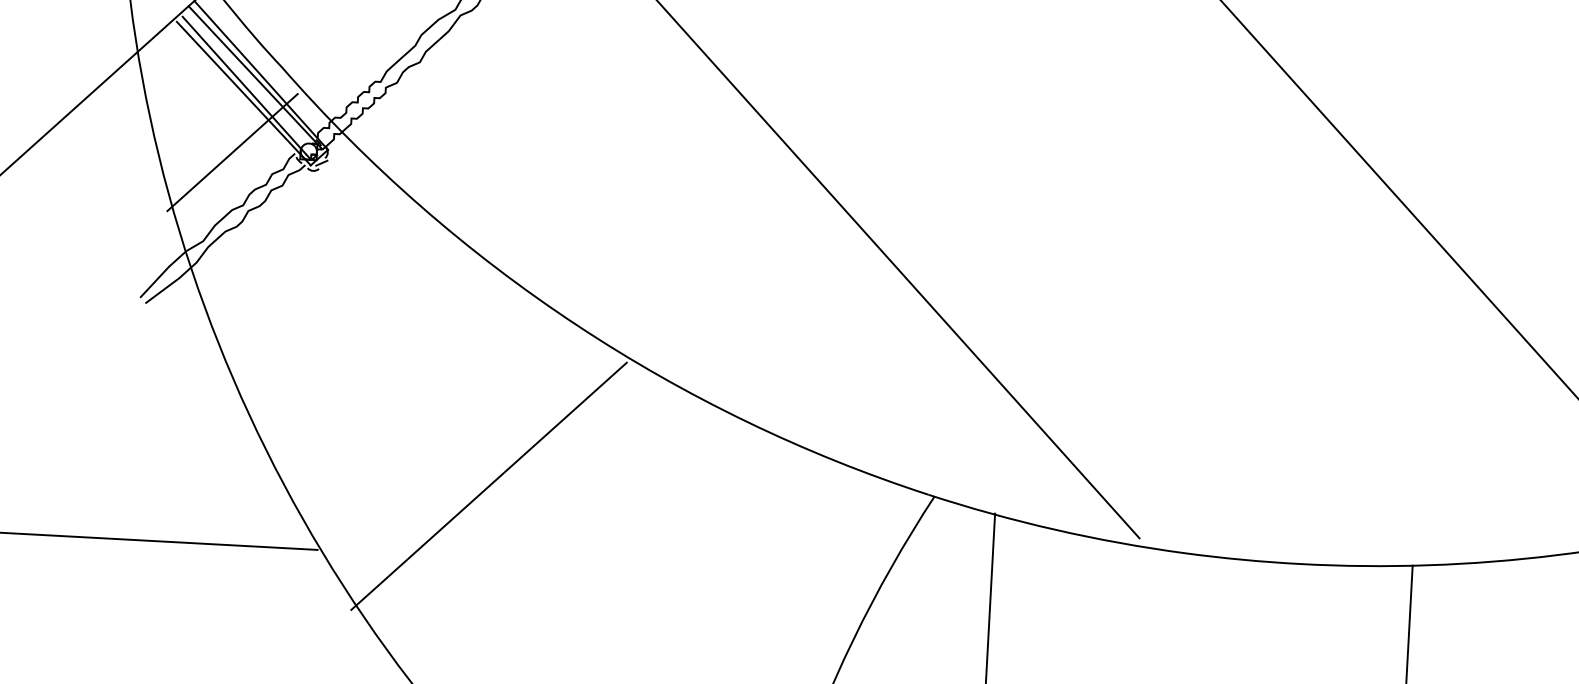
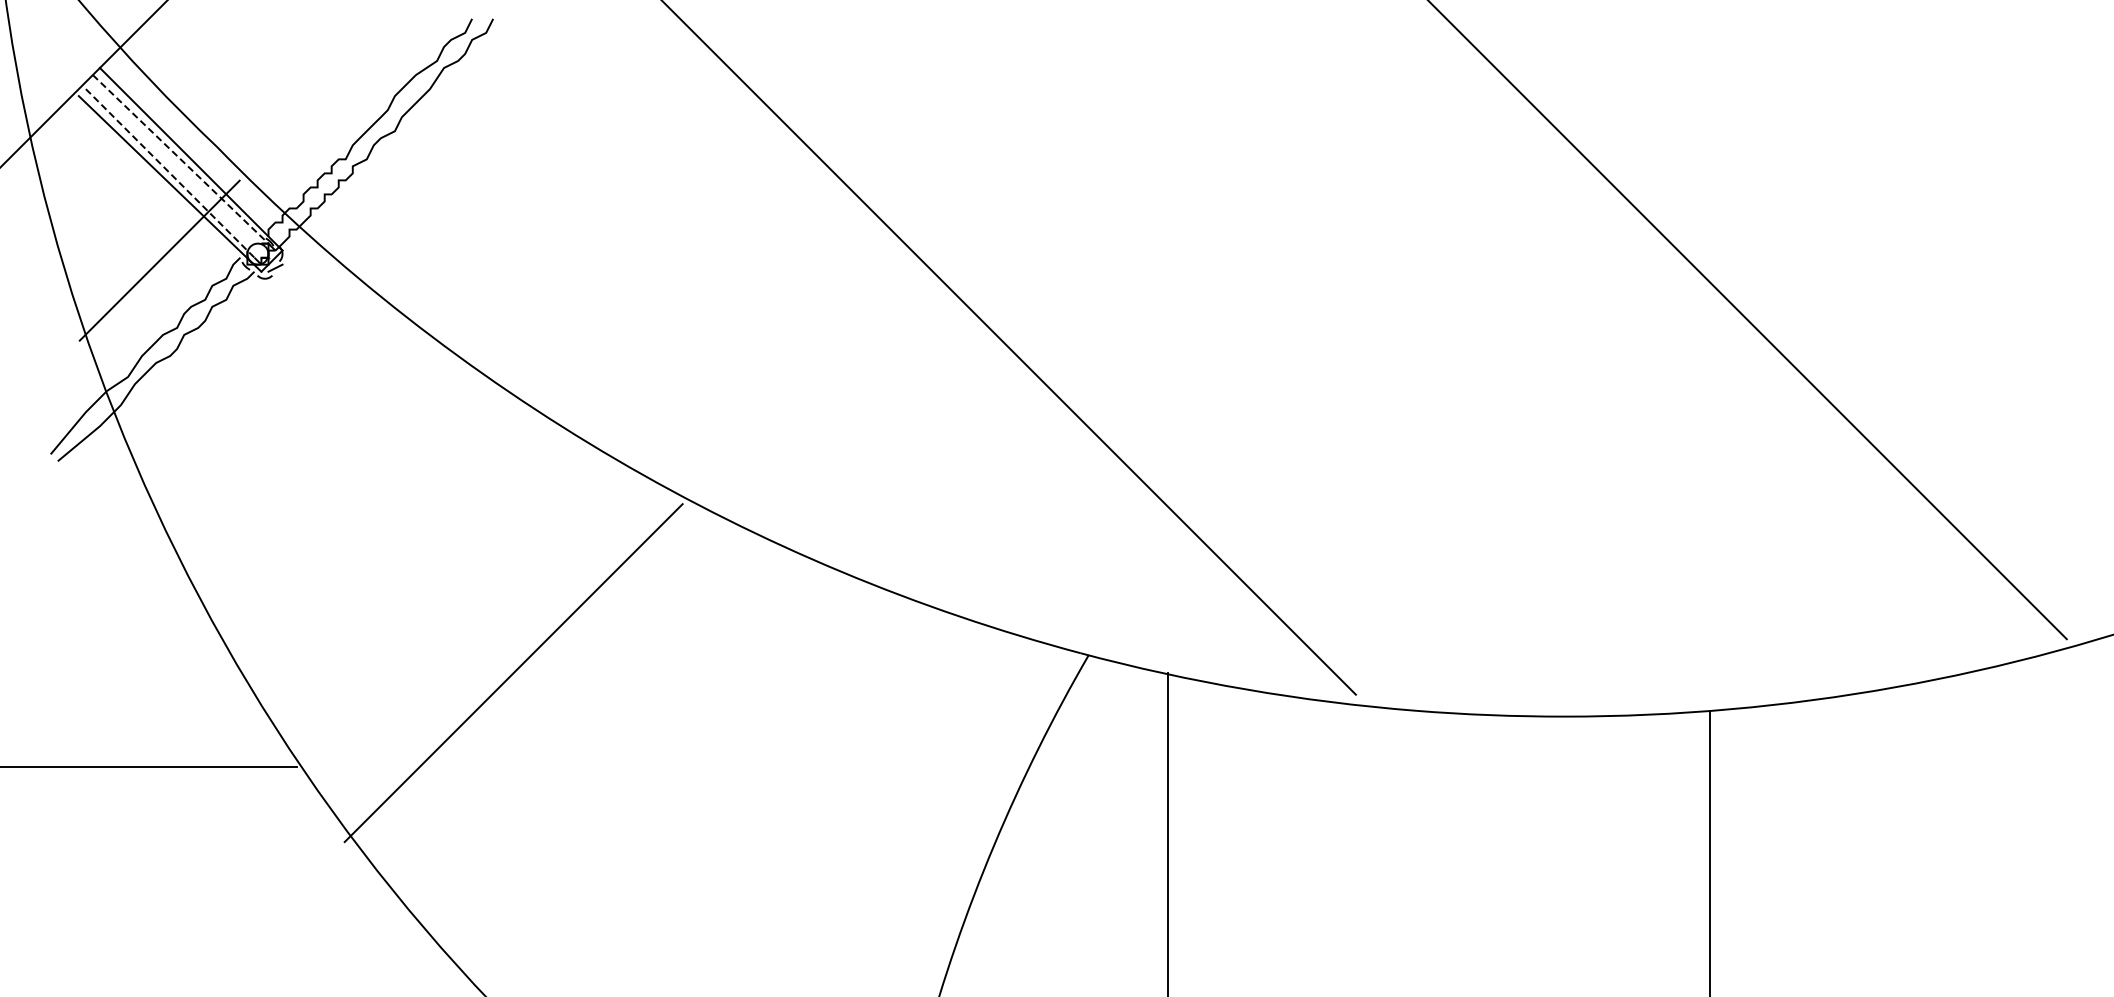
line: (252, 75) -> (180, 159), solid -> dashed
line: (244, 85) -> (170, 173), solid -> dashed

